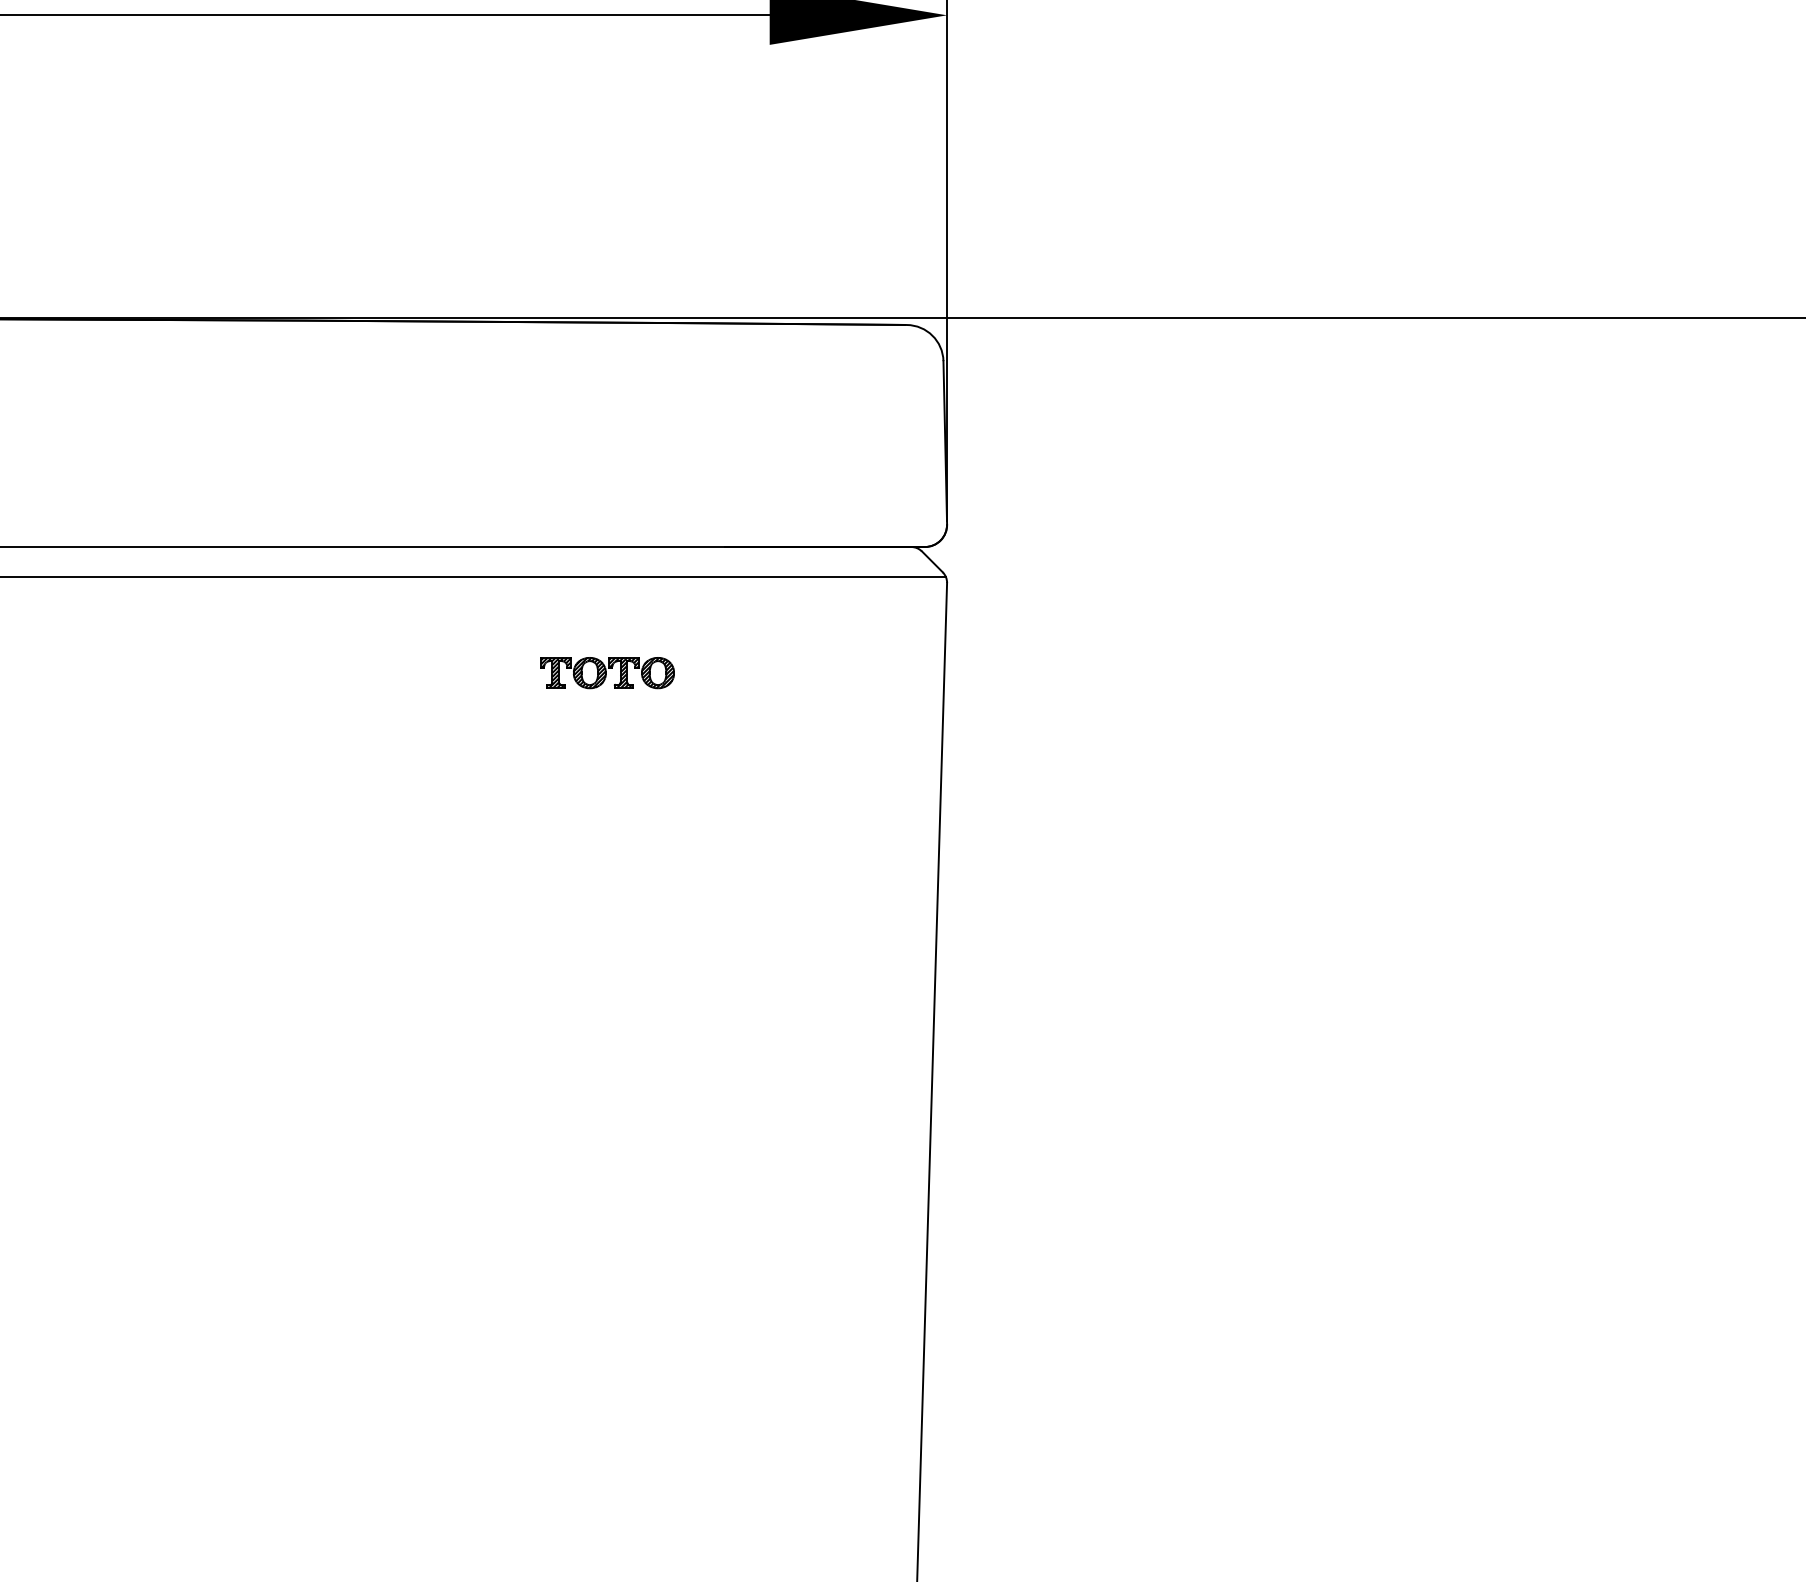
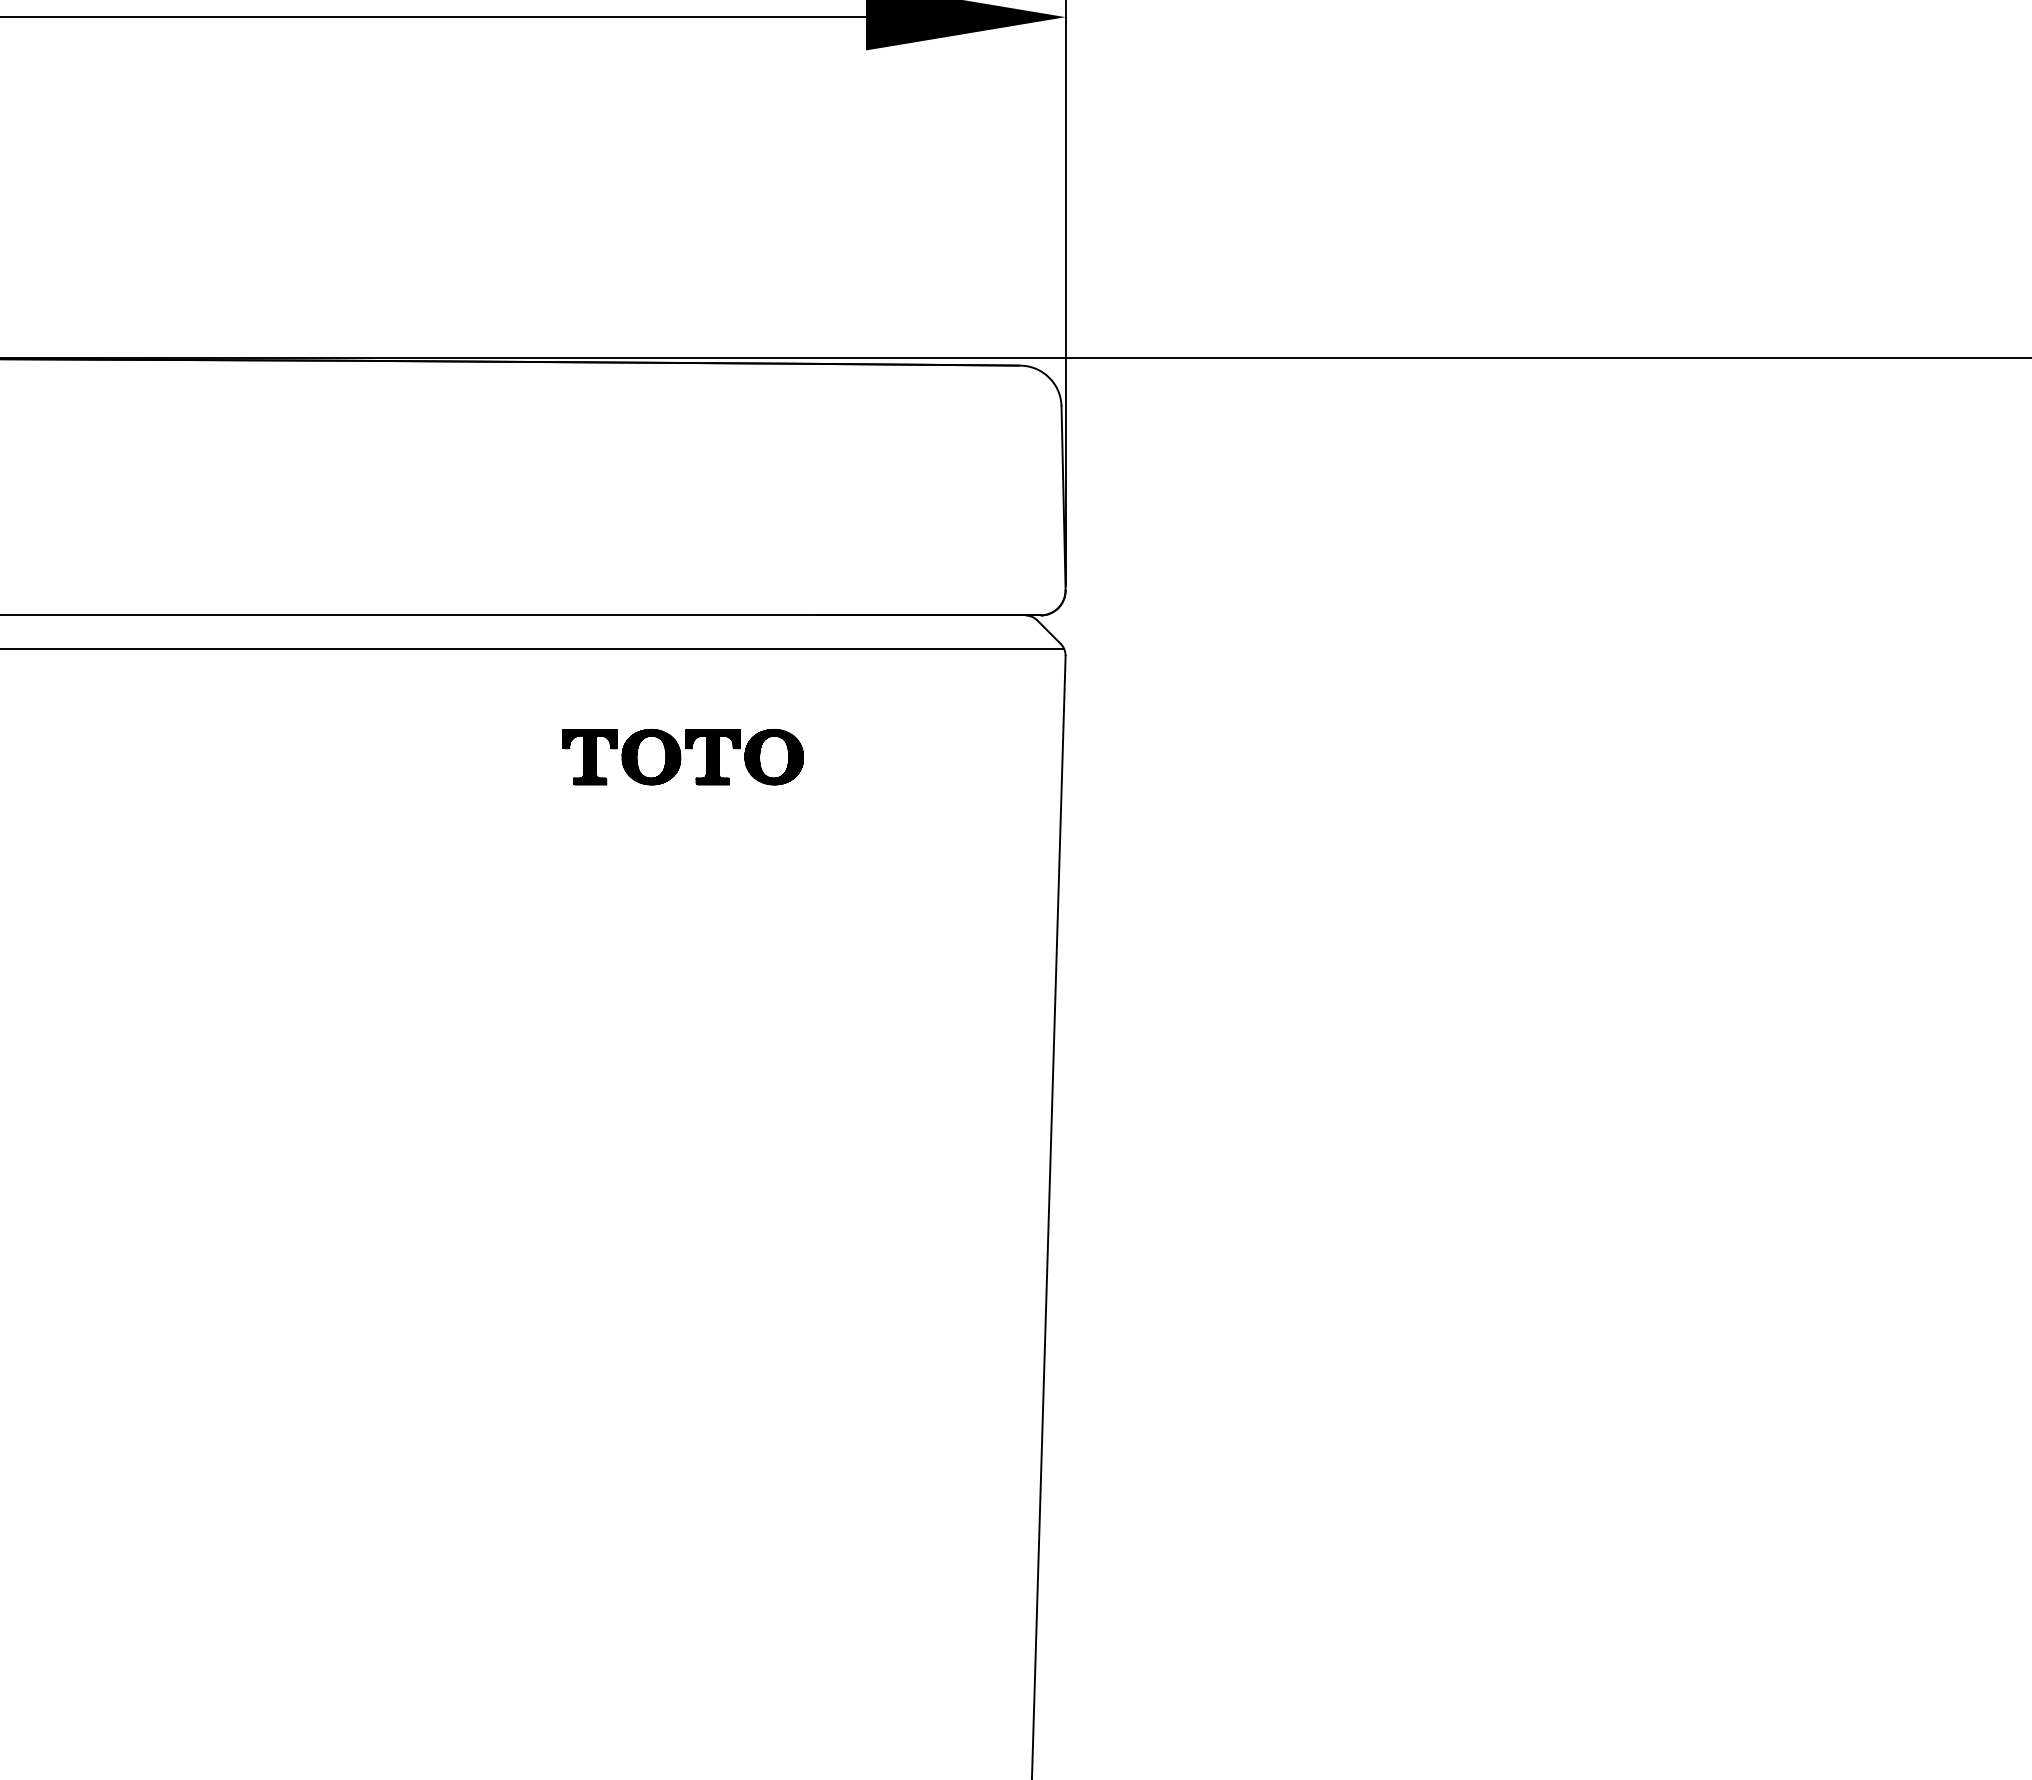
part: (607, 673) -> (683, 757), size x1.6

